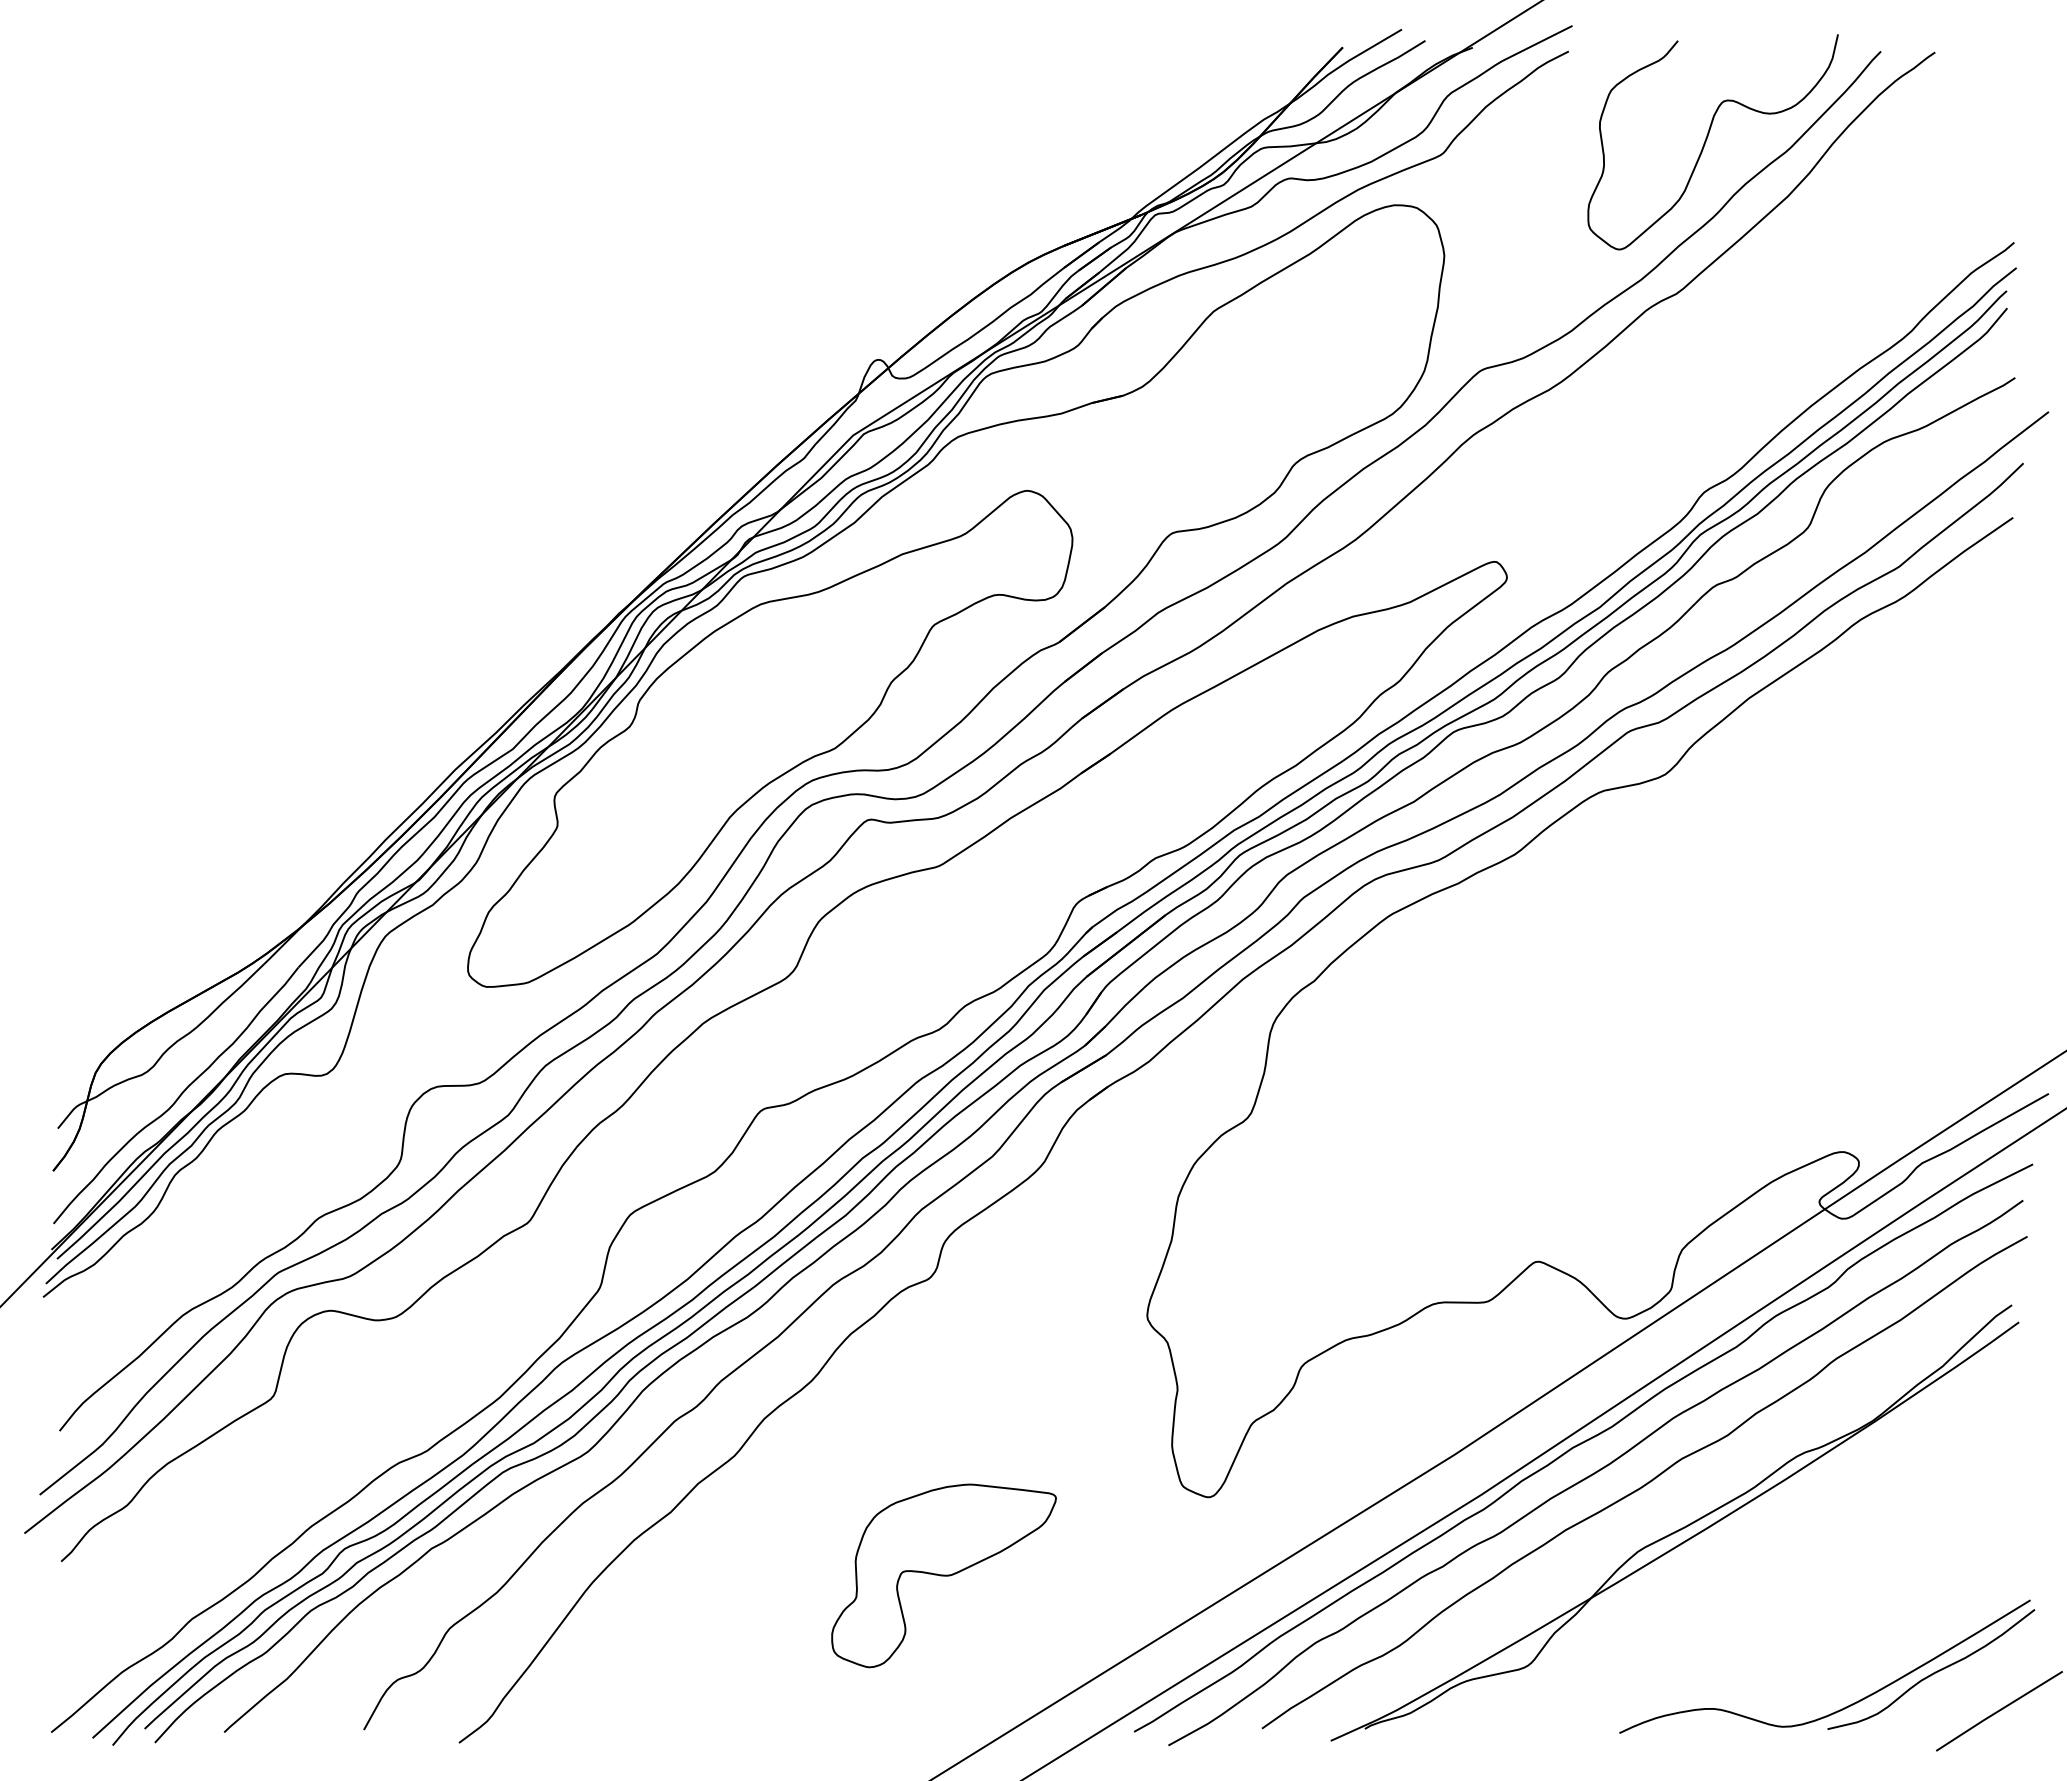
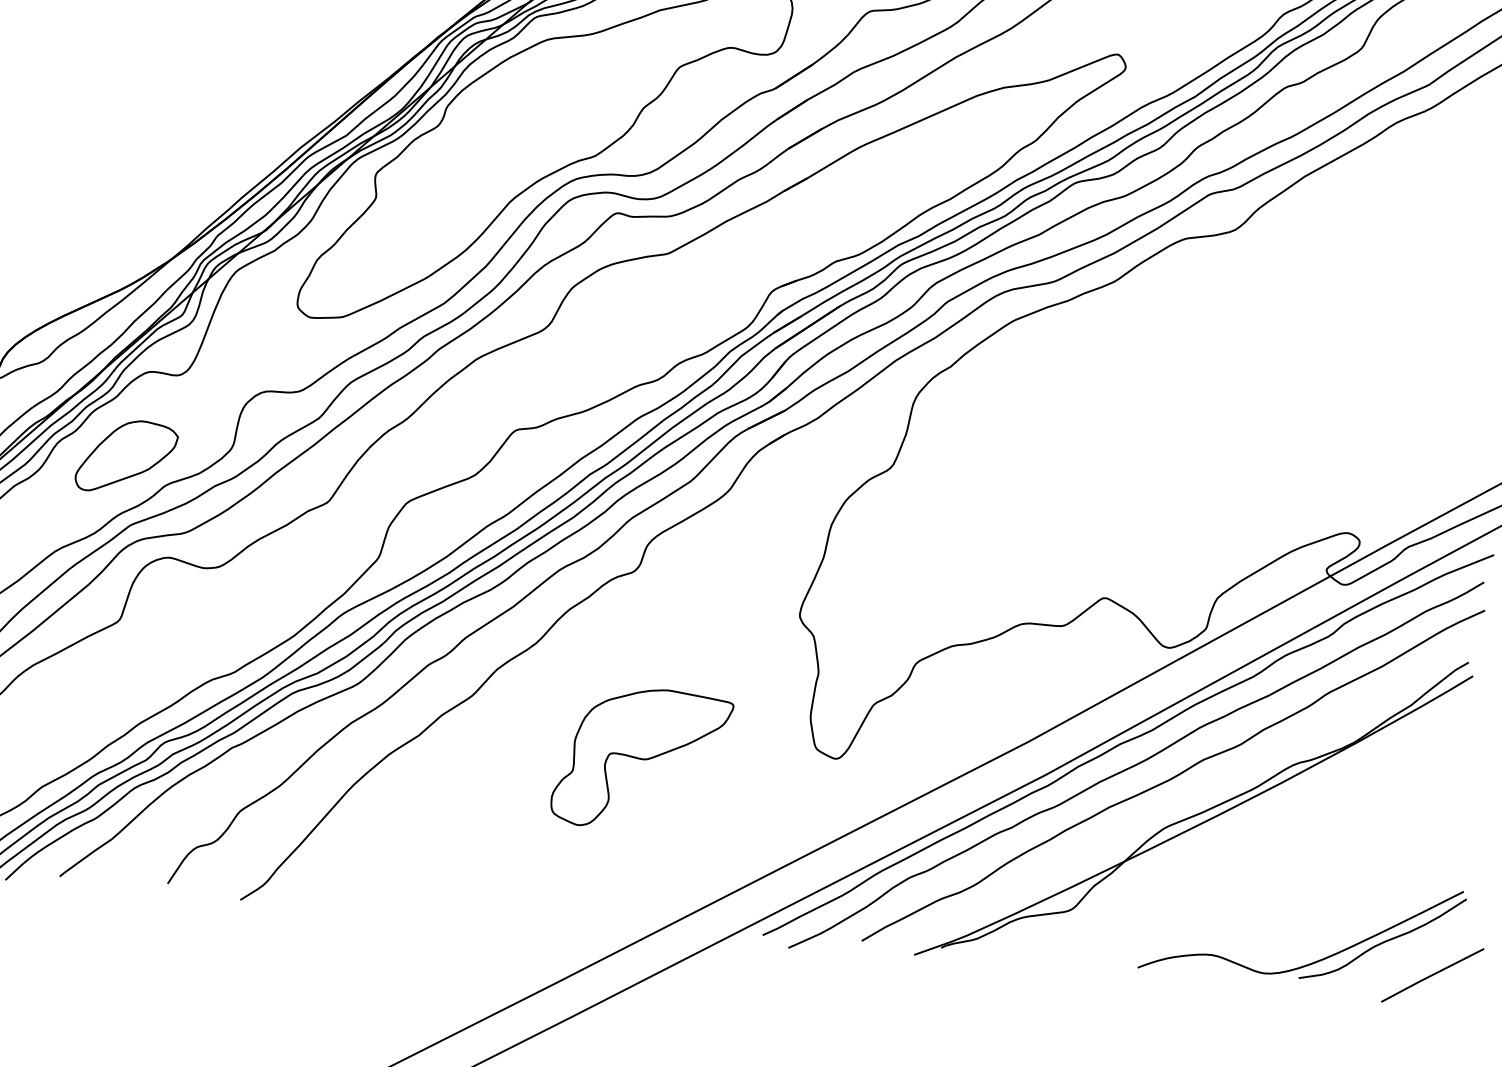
part: (264, 1185) -> (126, 456), added
part: (943, 1575) -> (641, 759), moved

